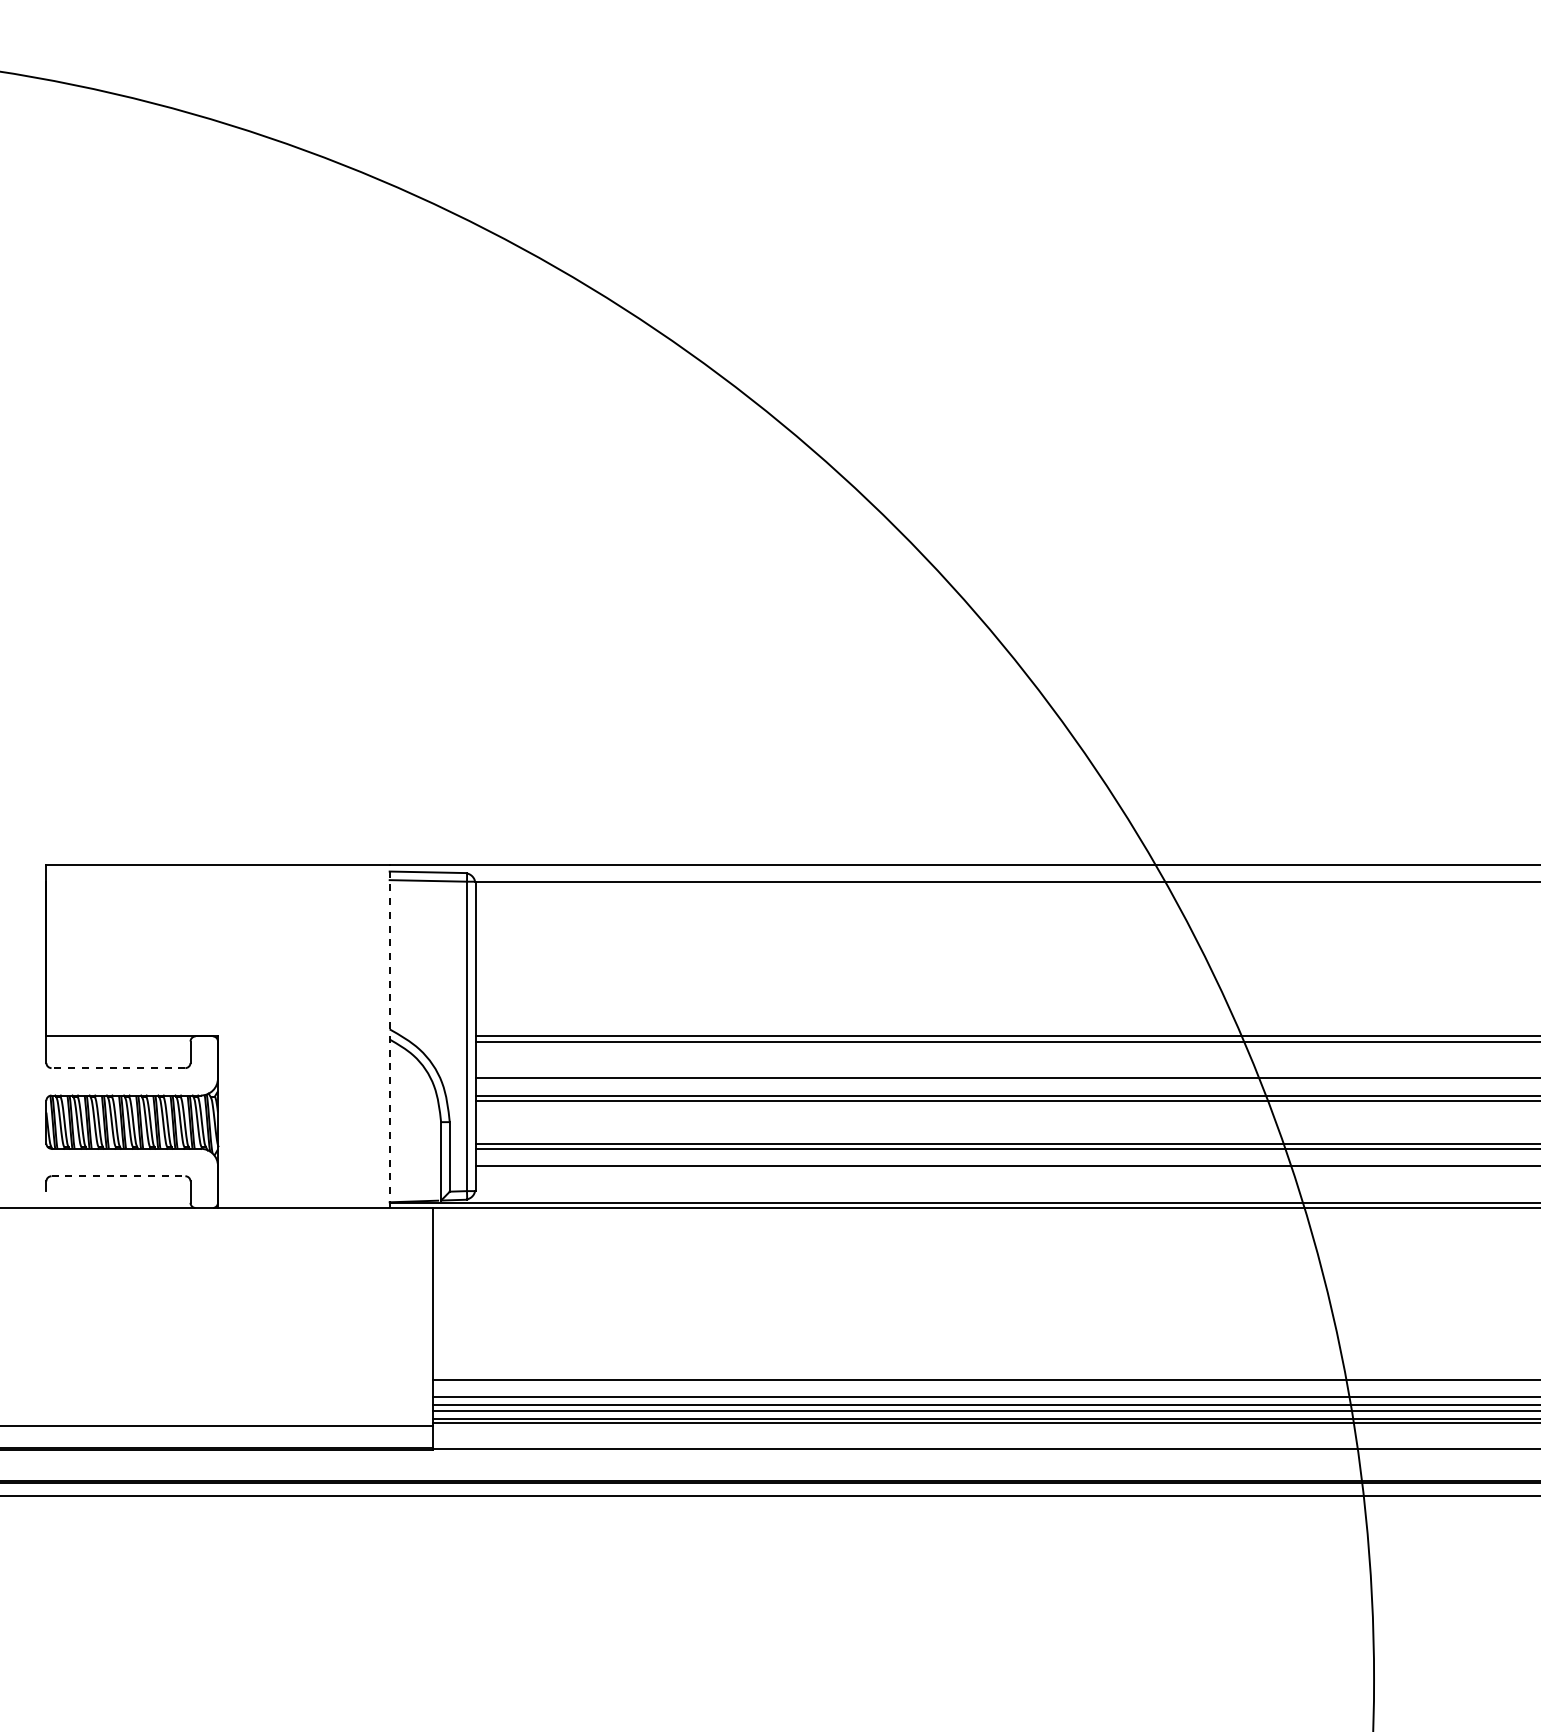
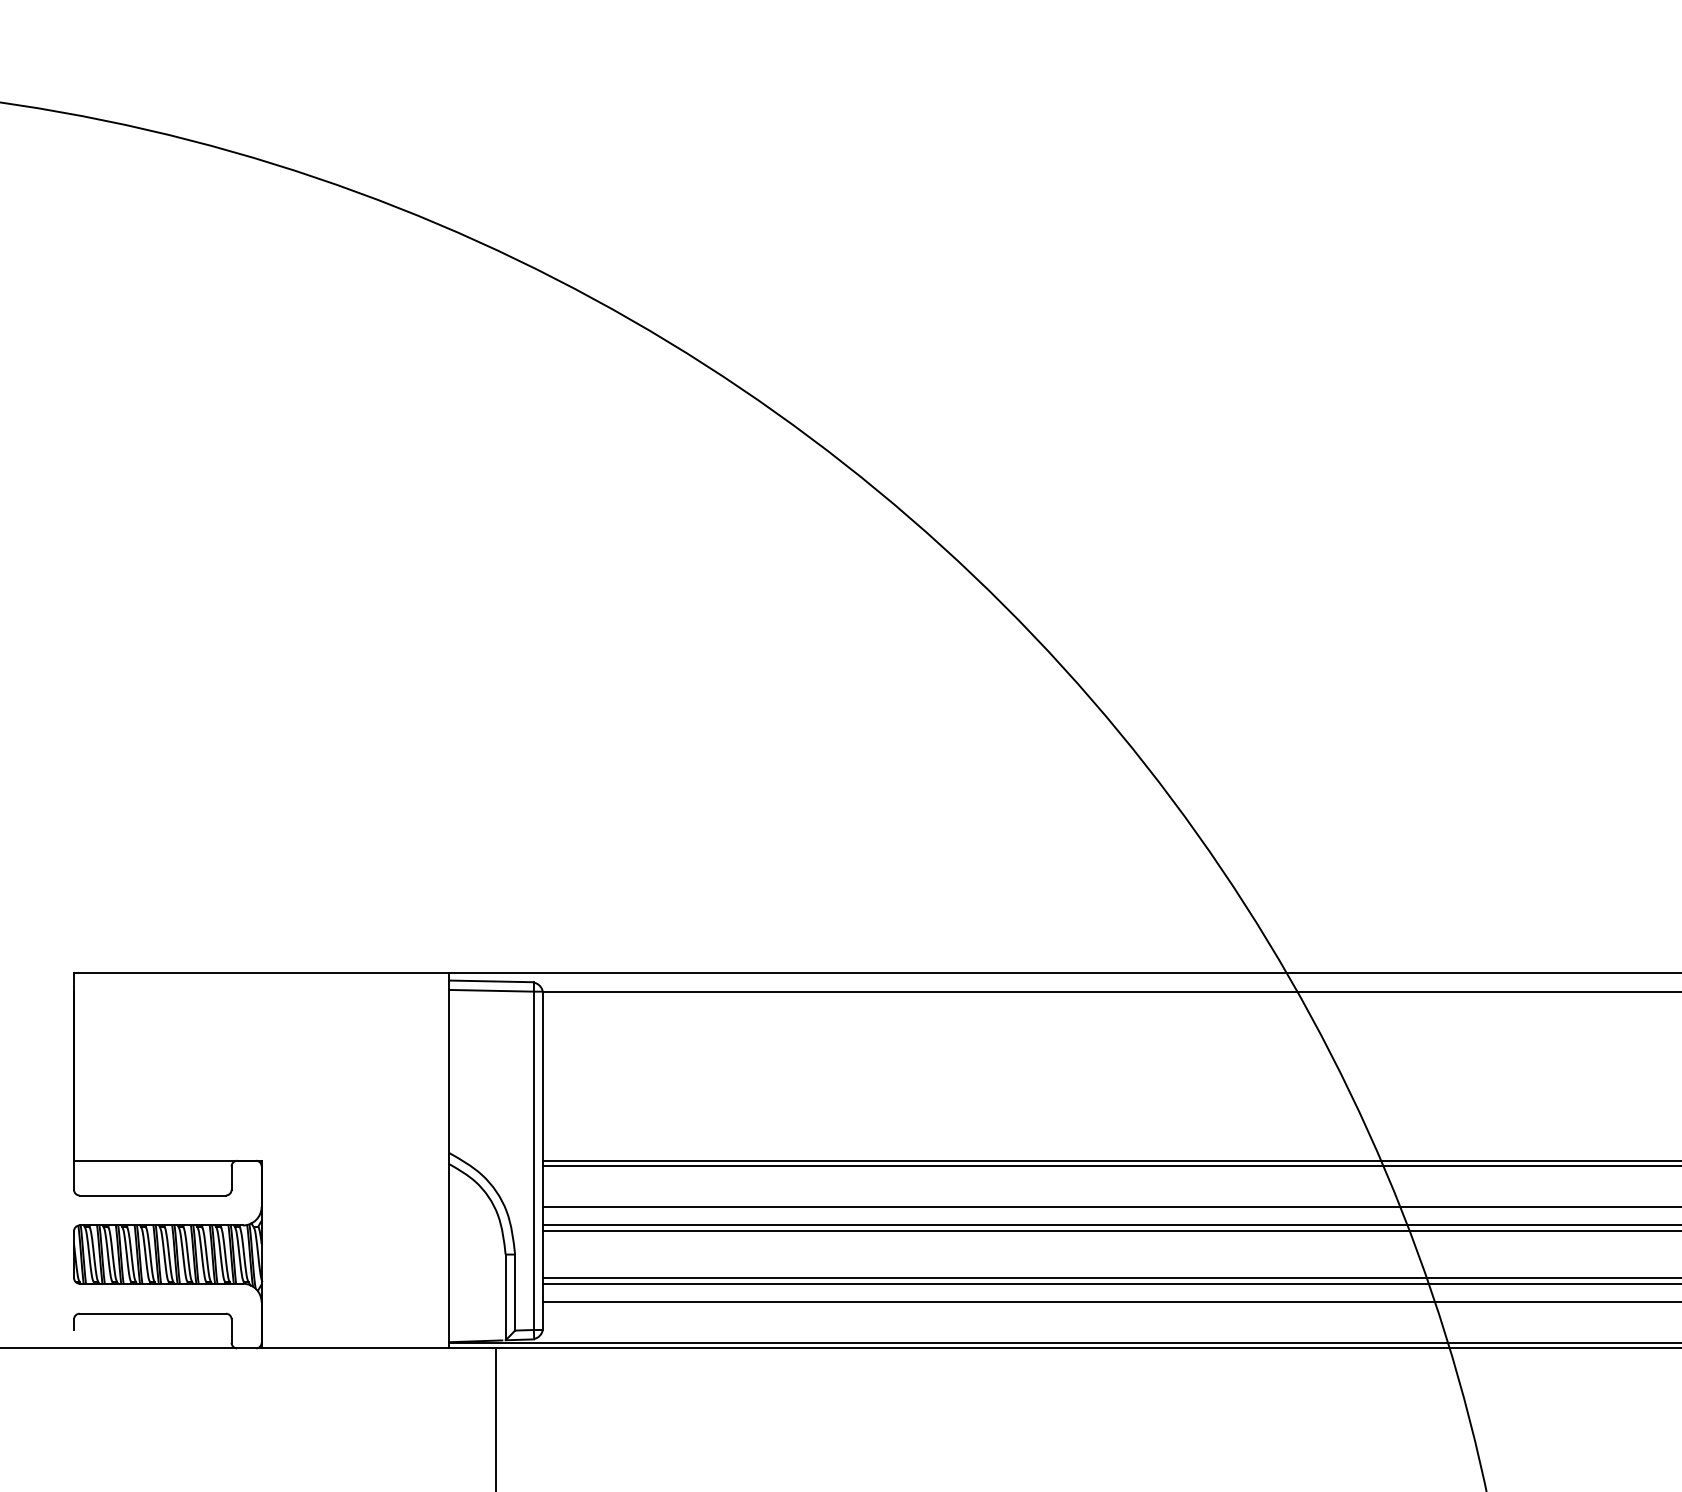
line: (389, 1036) -> (449, 1160), dashed -> solid
line: (118, 1068) -> (152, 1195), dashed -> solid
line: (118, 1176) -> (152, 1313), dashed -> solid

